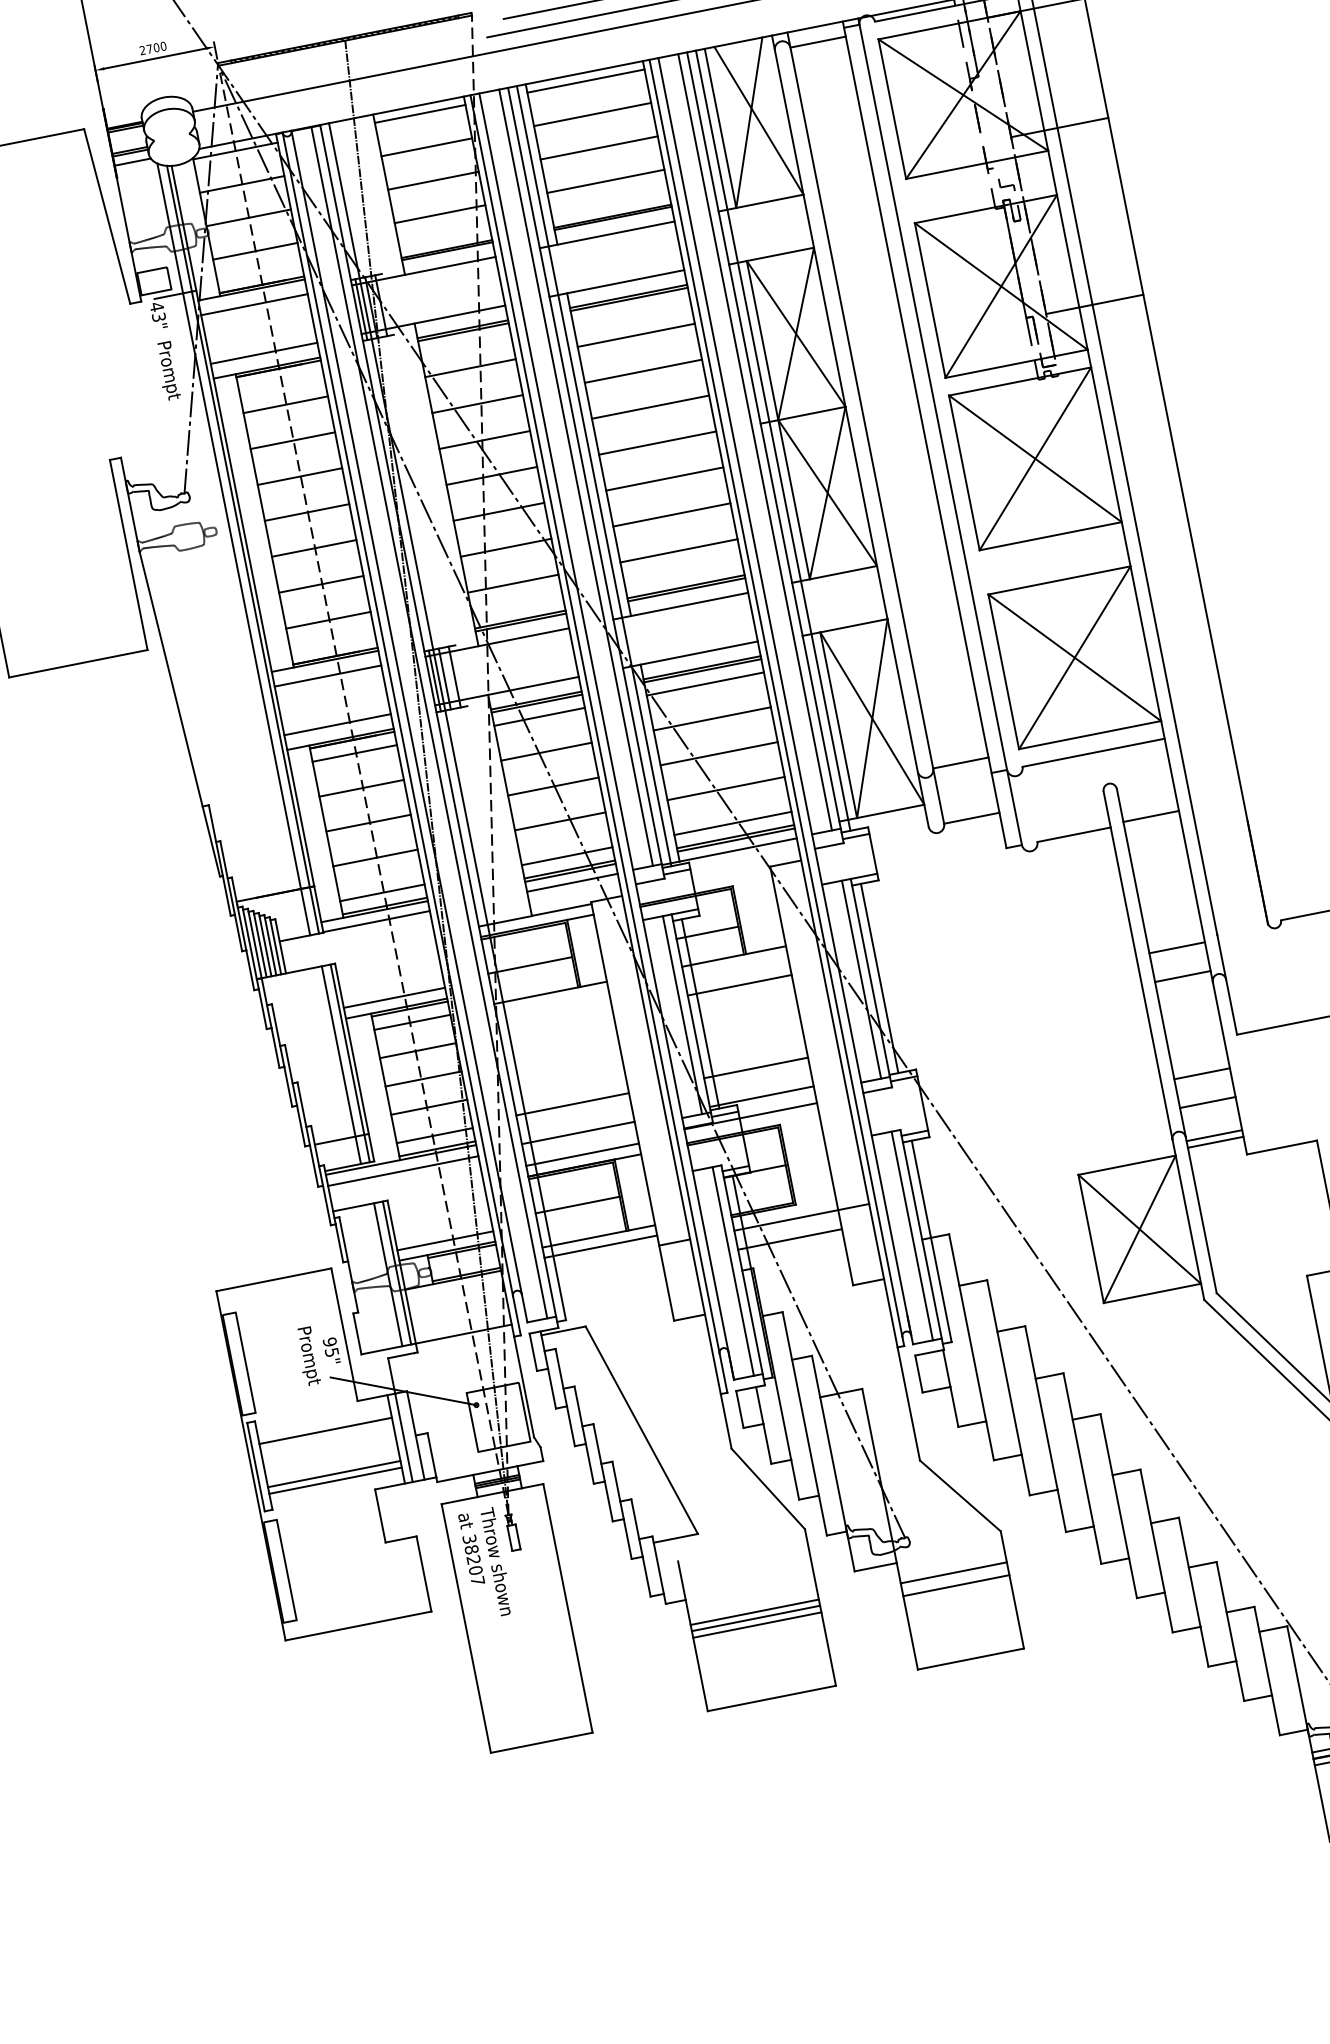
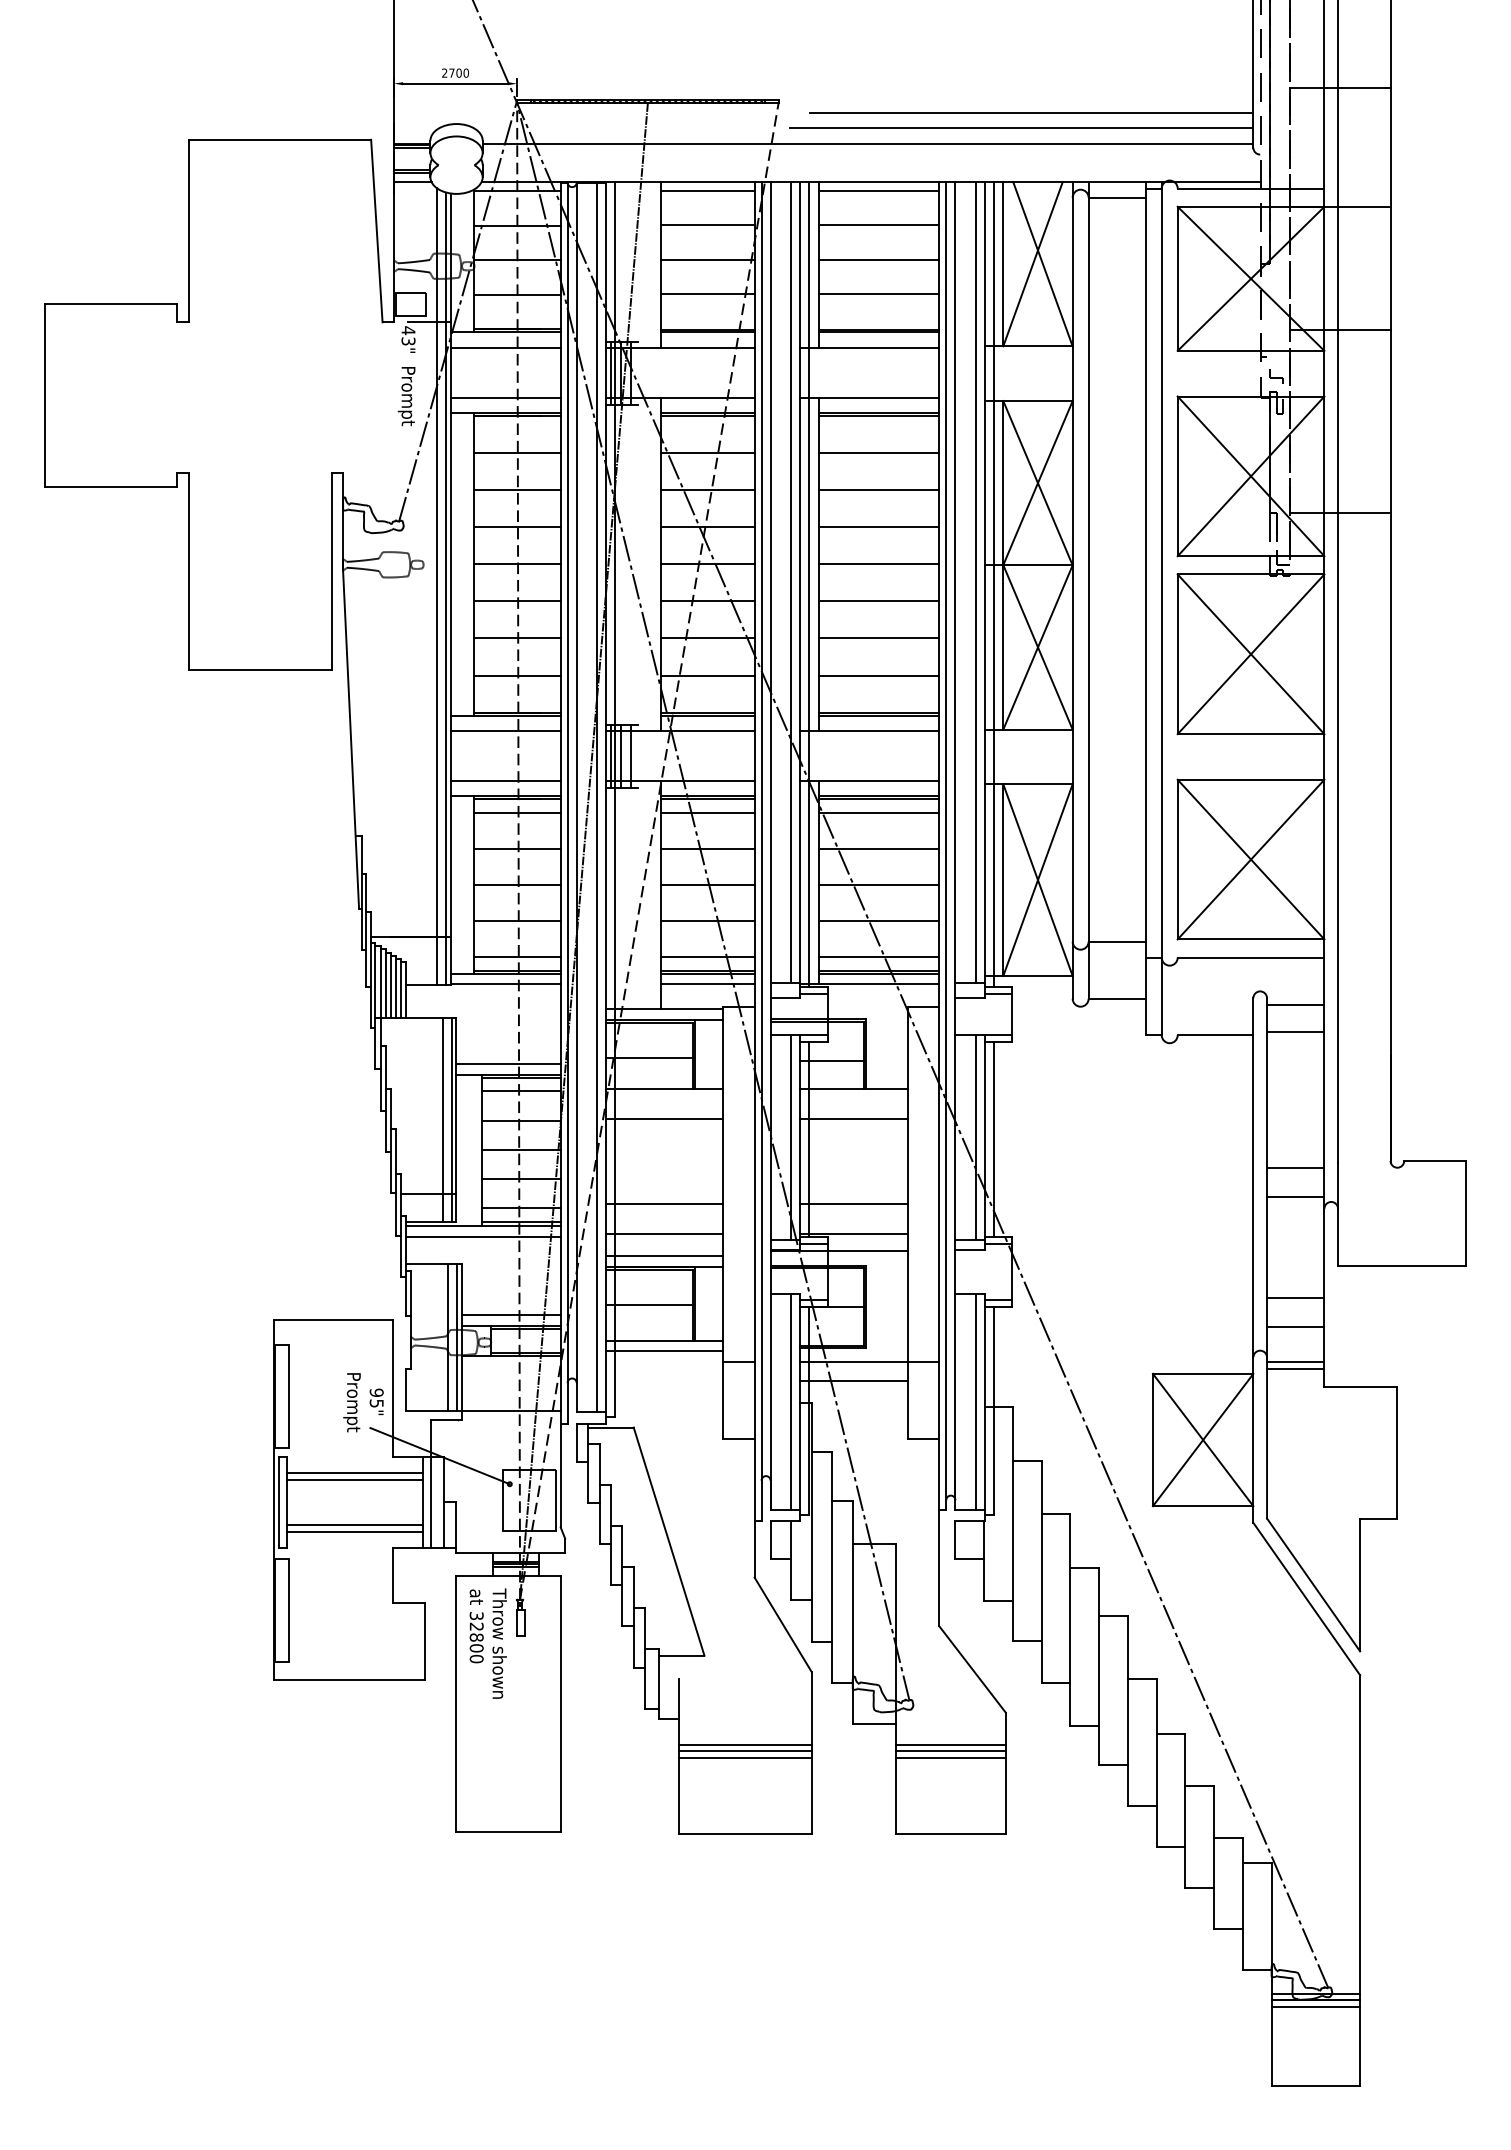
line: (1145, 789) -> (1295, 1004), added
line: (556, 1021) -> (664, 1118), added
line: (323, 1424) -> (354, 1473), added
text: (474, 1564) -> (476, 1642), 38207 -> 32800
line: (954, 1579) -> (950, 1751), added

